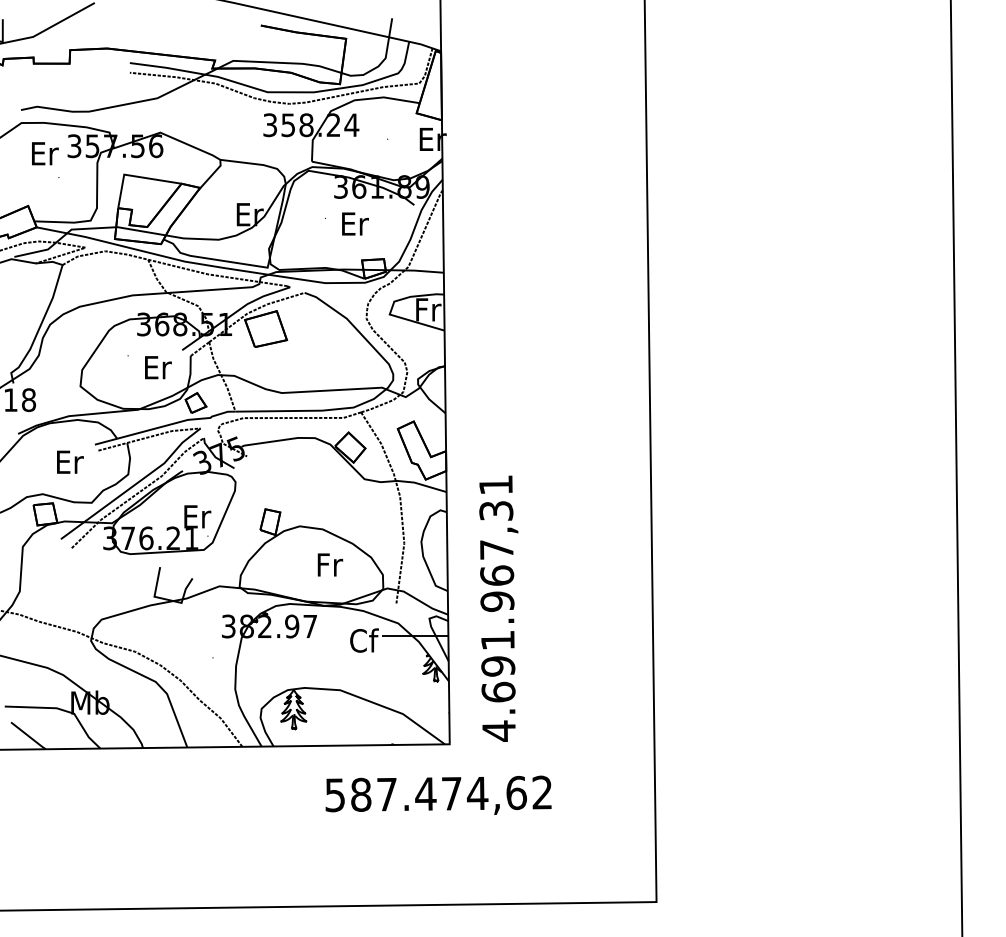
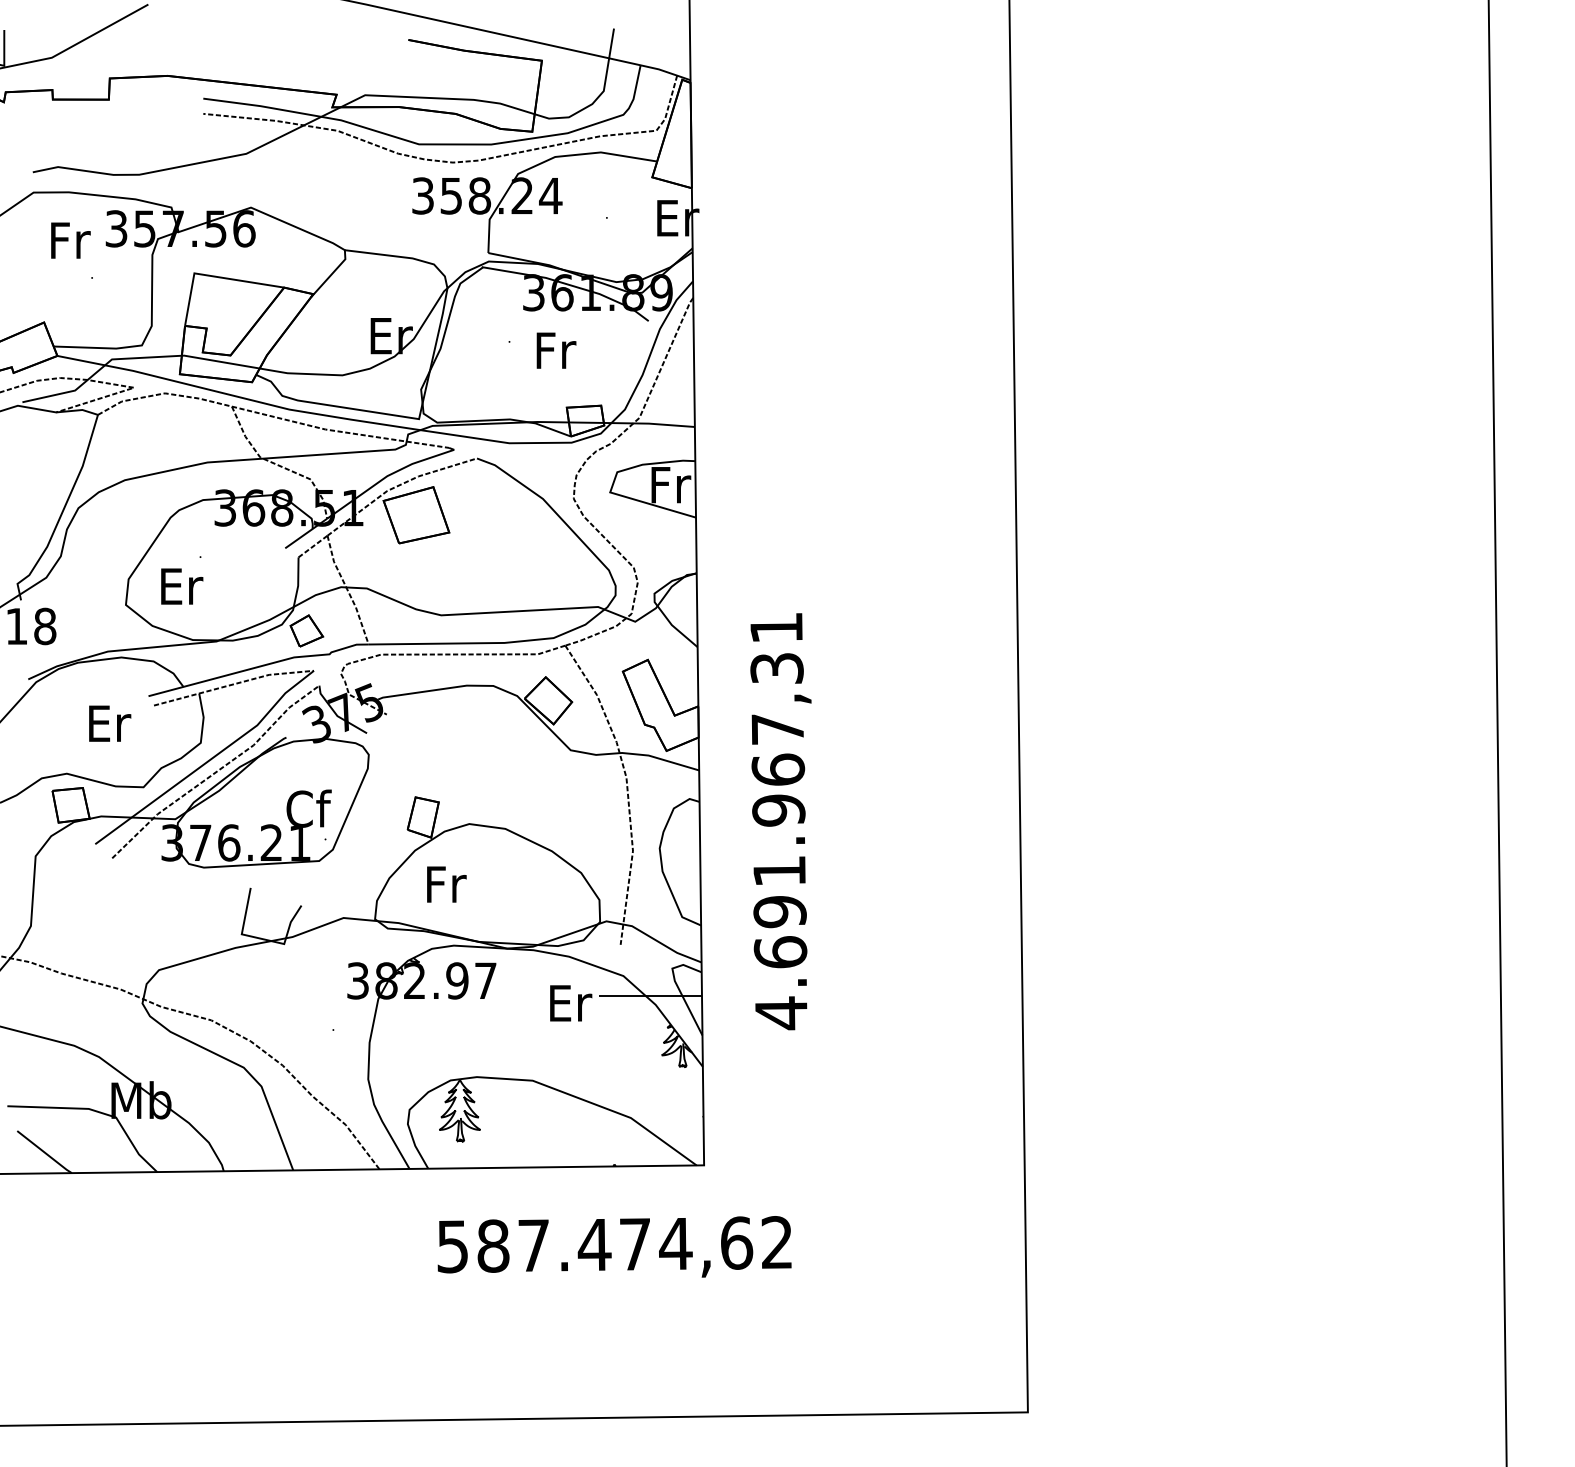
text: (45, 153) -> (71, 240), Er -> Fr
text: (355, 223) -> (556, 349), Er -> Fr
text: (158, 367) -> (182, 586), moved
text: (197, 516) -> (309, 808), Er -> Cf
text: (330, 564) -> (446, 883), moved
text: (498, 608) -> (780, 821), moved
text: (364, 640) -> (570, 1002), Cf -> Er
text: (438, 794) -> (614, 1245), moved

